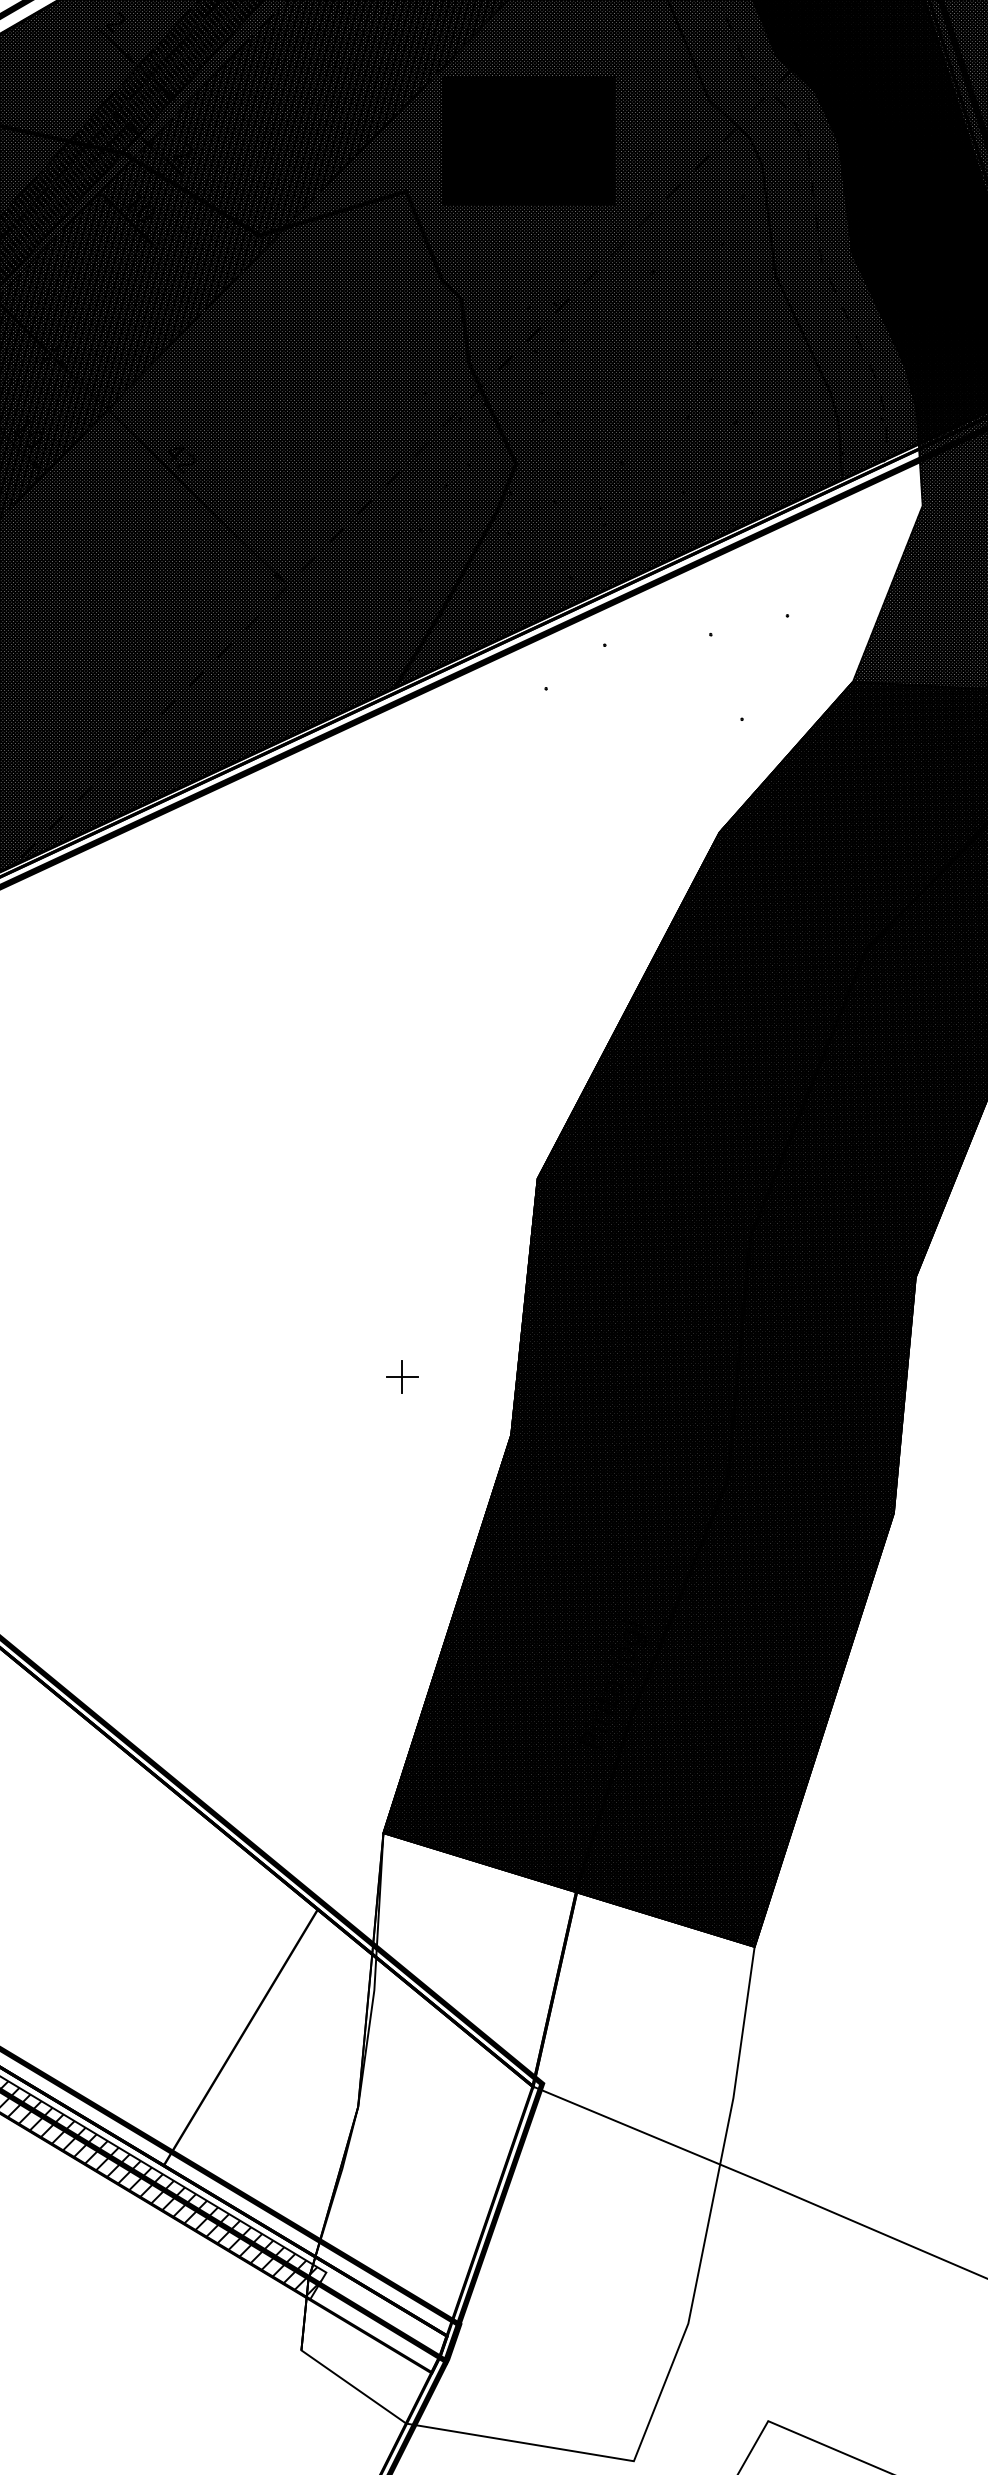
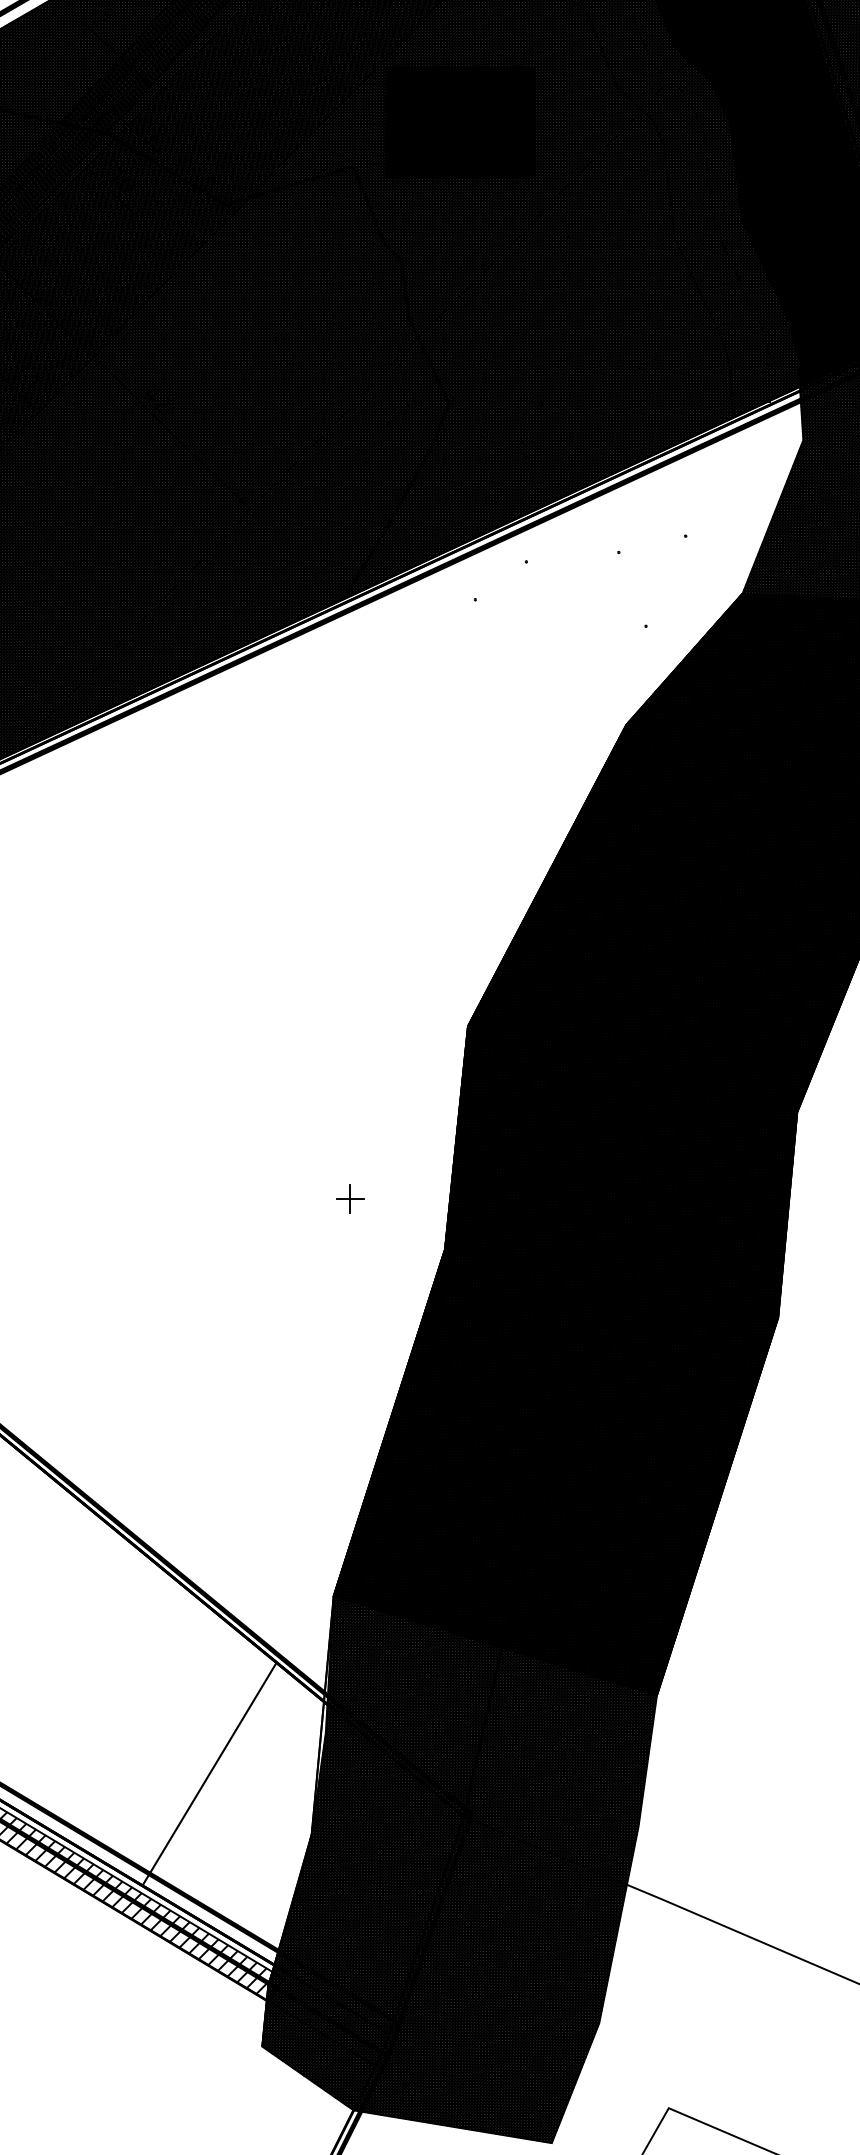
hatch: (527, 2147) -> (459, 1869), added

